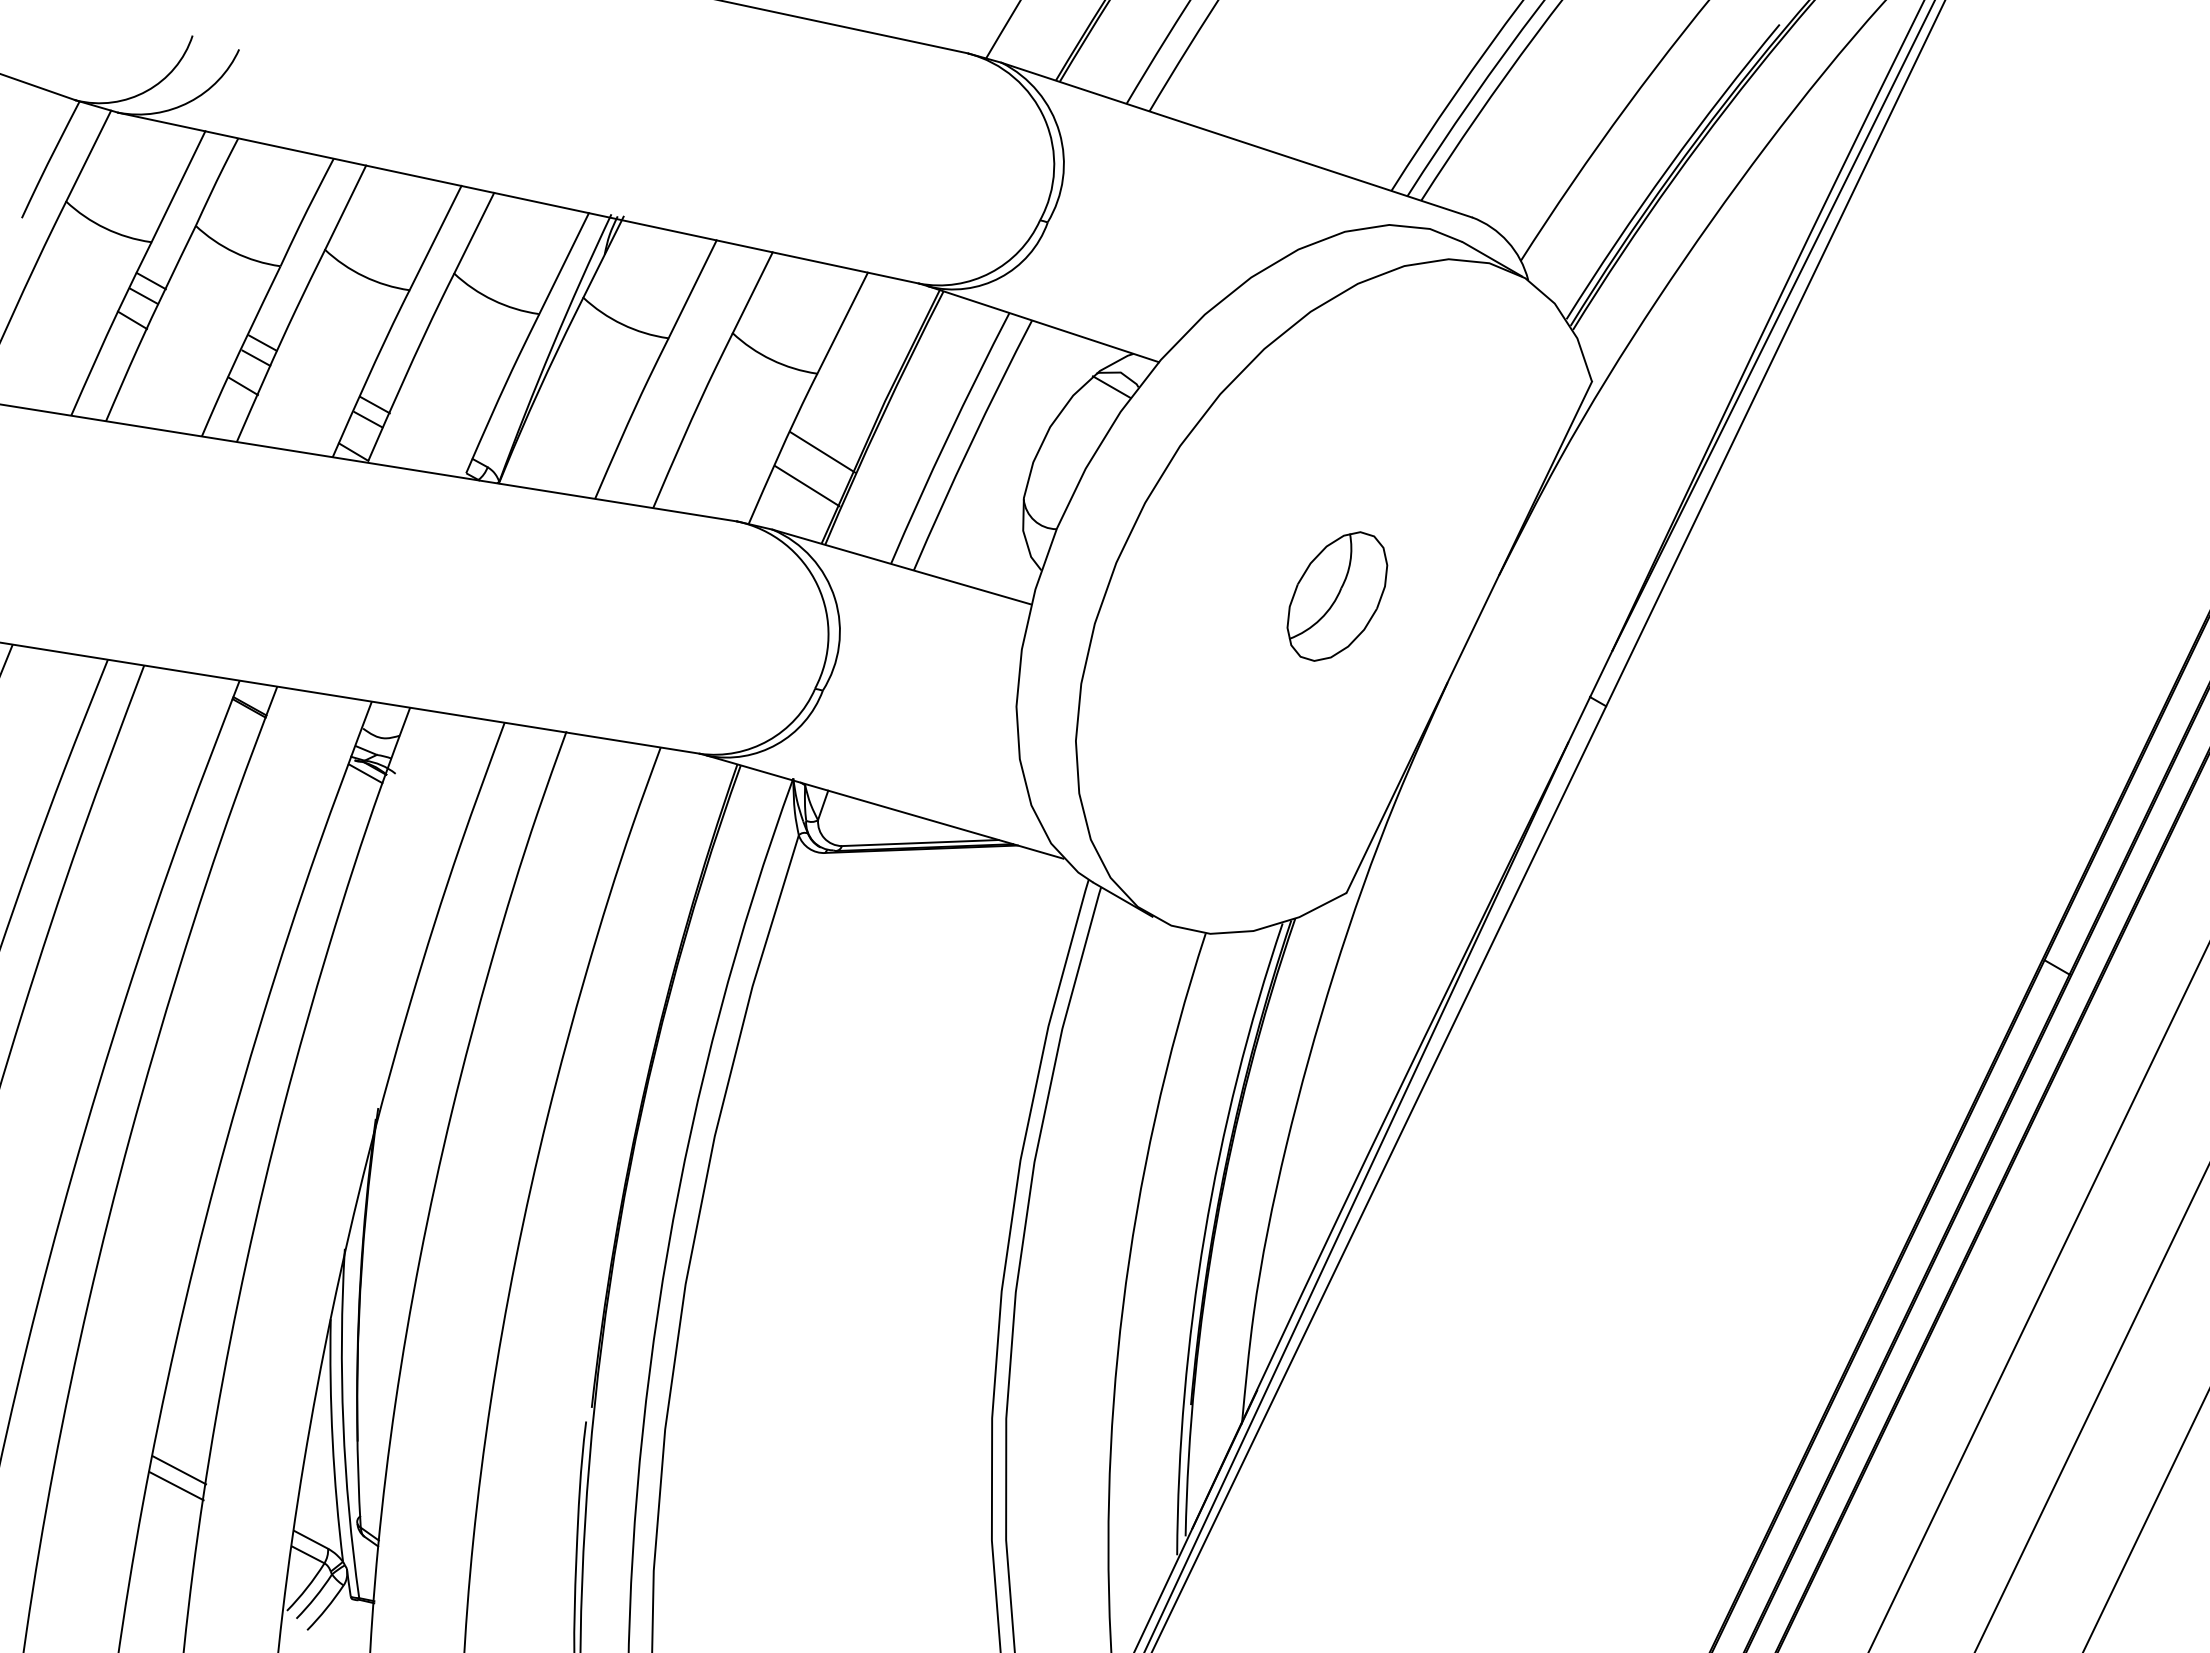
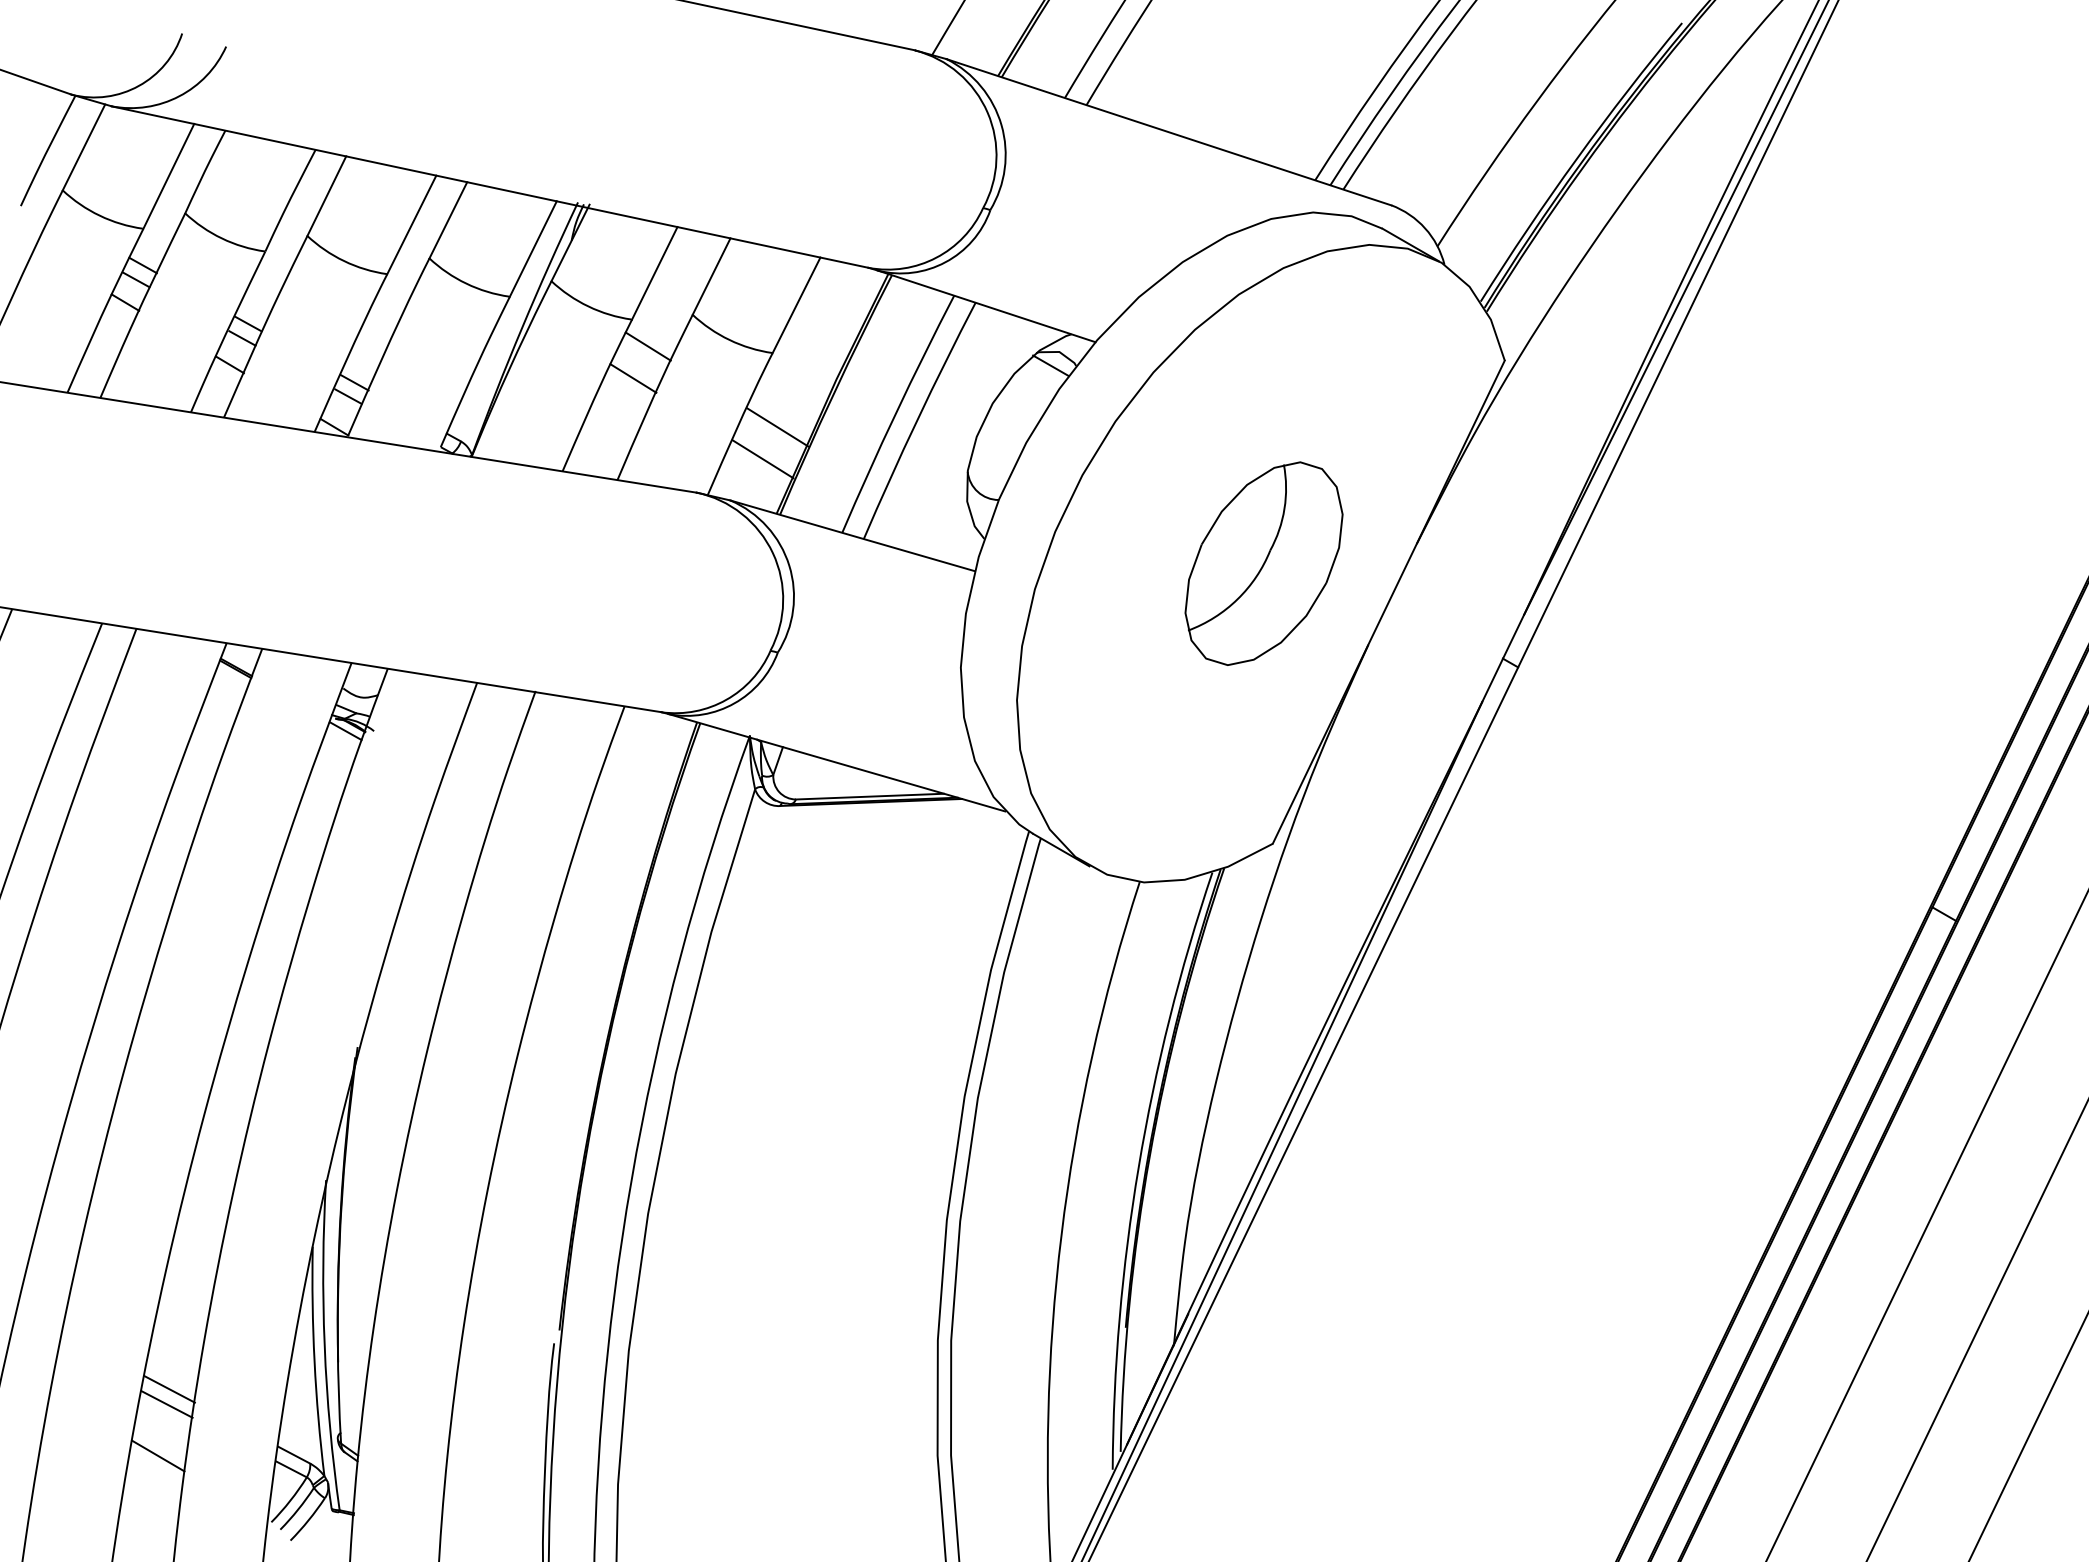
line: (685, 366) -> (648, 346), added
line: (669, 400) -> (632, 378), added
part: (1337, 596) -> (1264, 563), size x1.67
line: (167, 1540) -> (158, 1455), added

